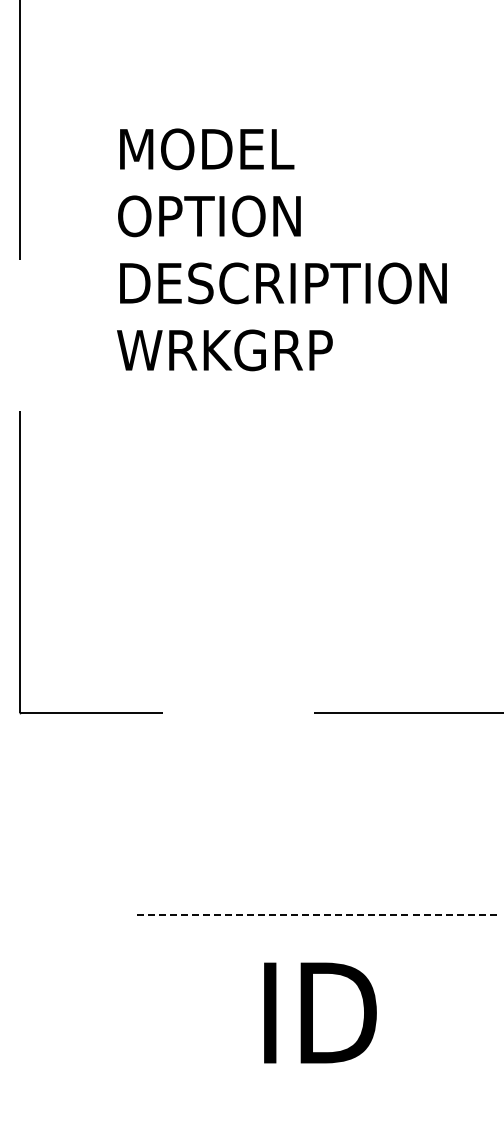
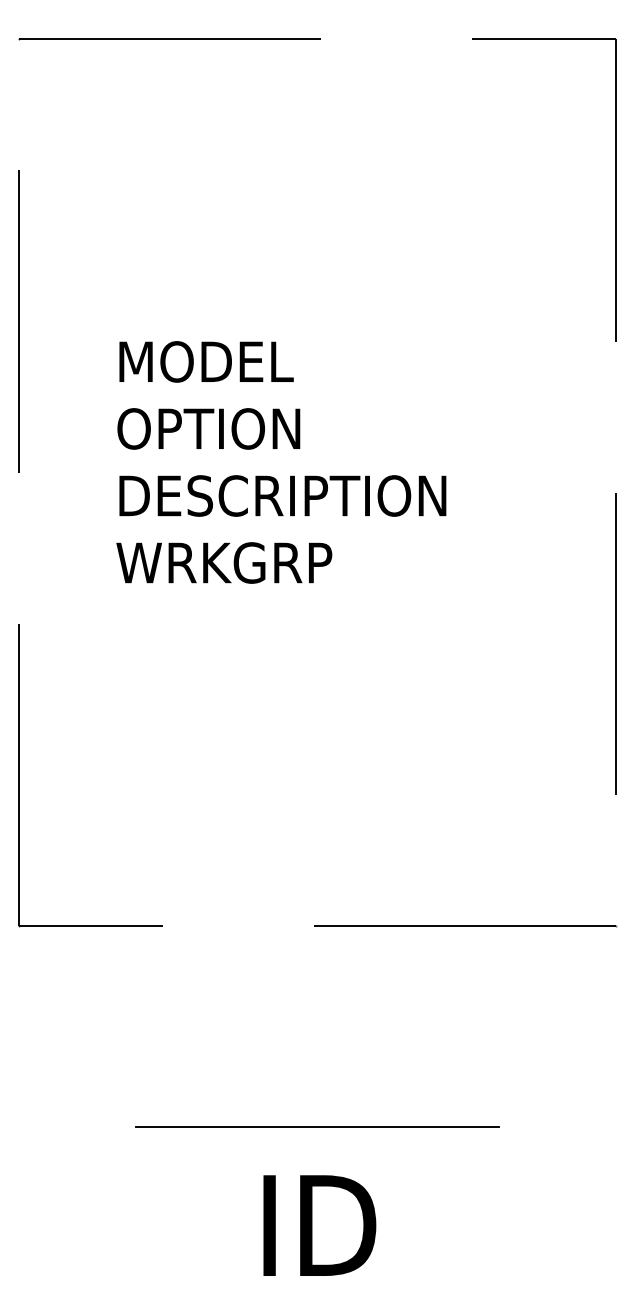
line: (318, 914) -> (317, 1127), dashed -> solid

